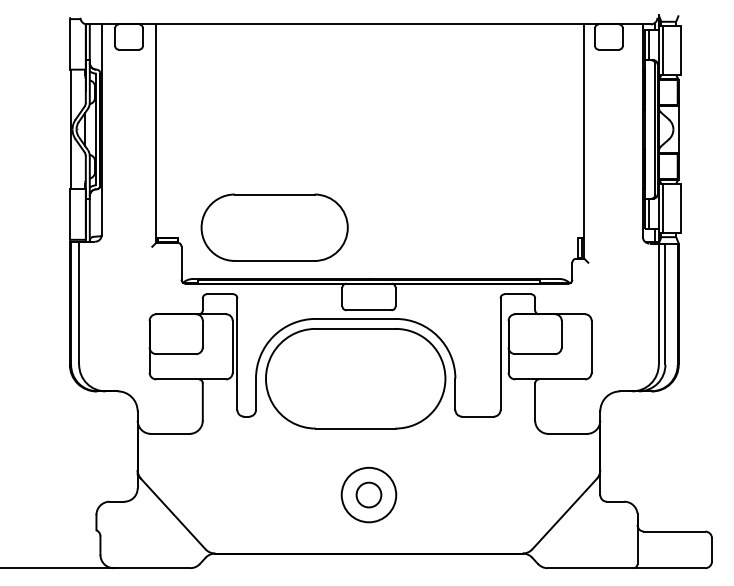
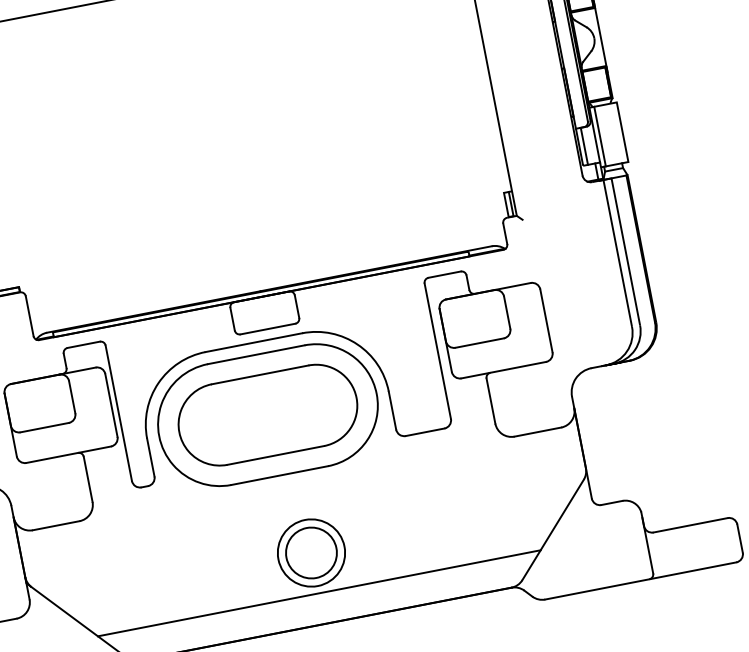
part: (274, 227) -> (267, 414), moved
circle: (368, 494) -> (310, 552), size x1.67
line: (368, 528) -> (318, 593), added

